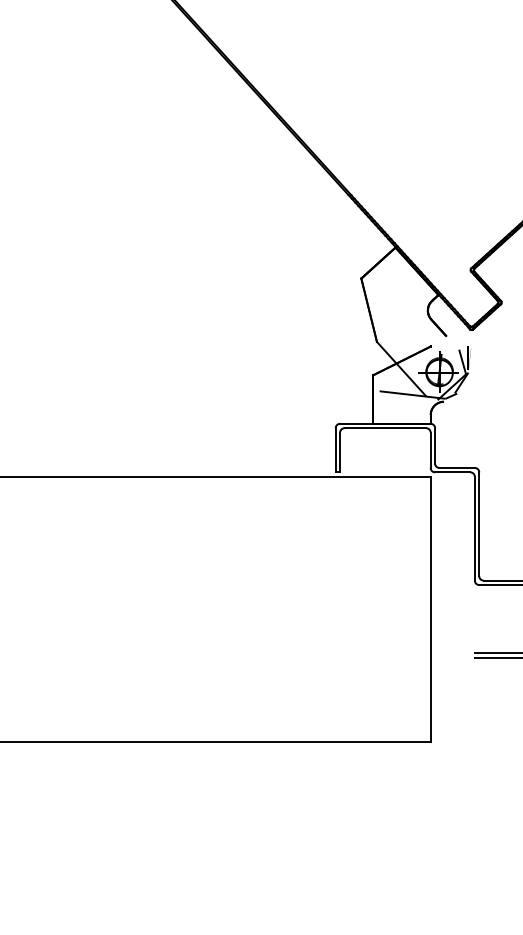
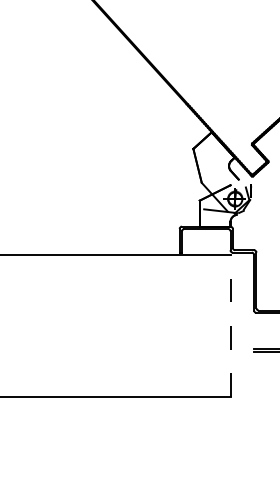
line: (430, 610) -> (230, 326), solid -> dashed

